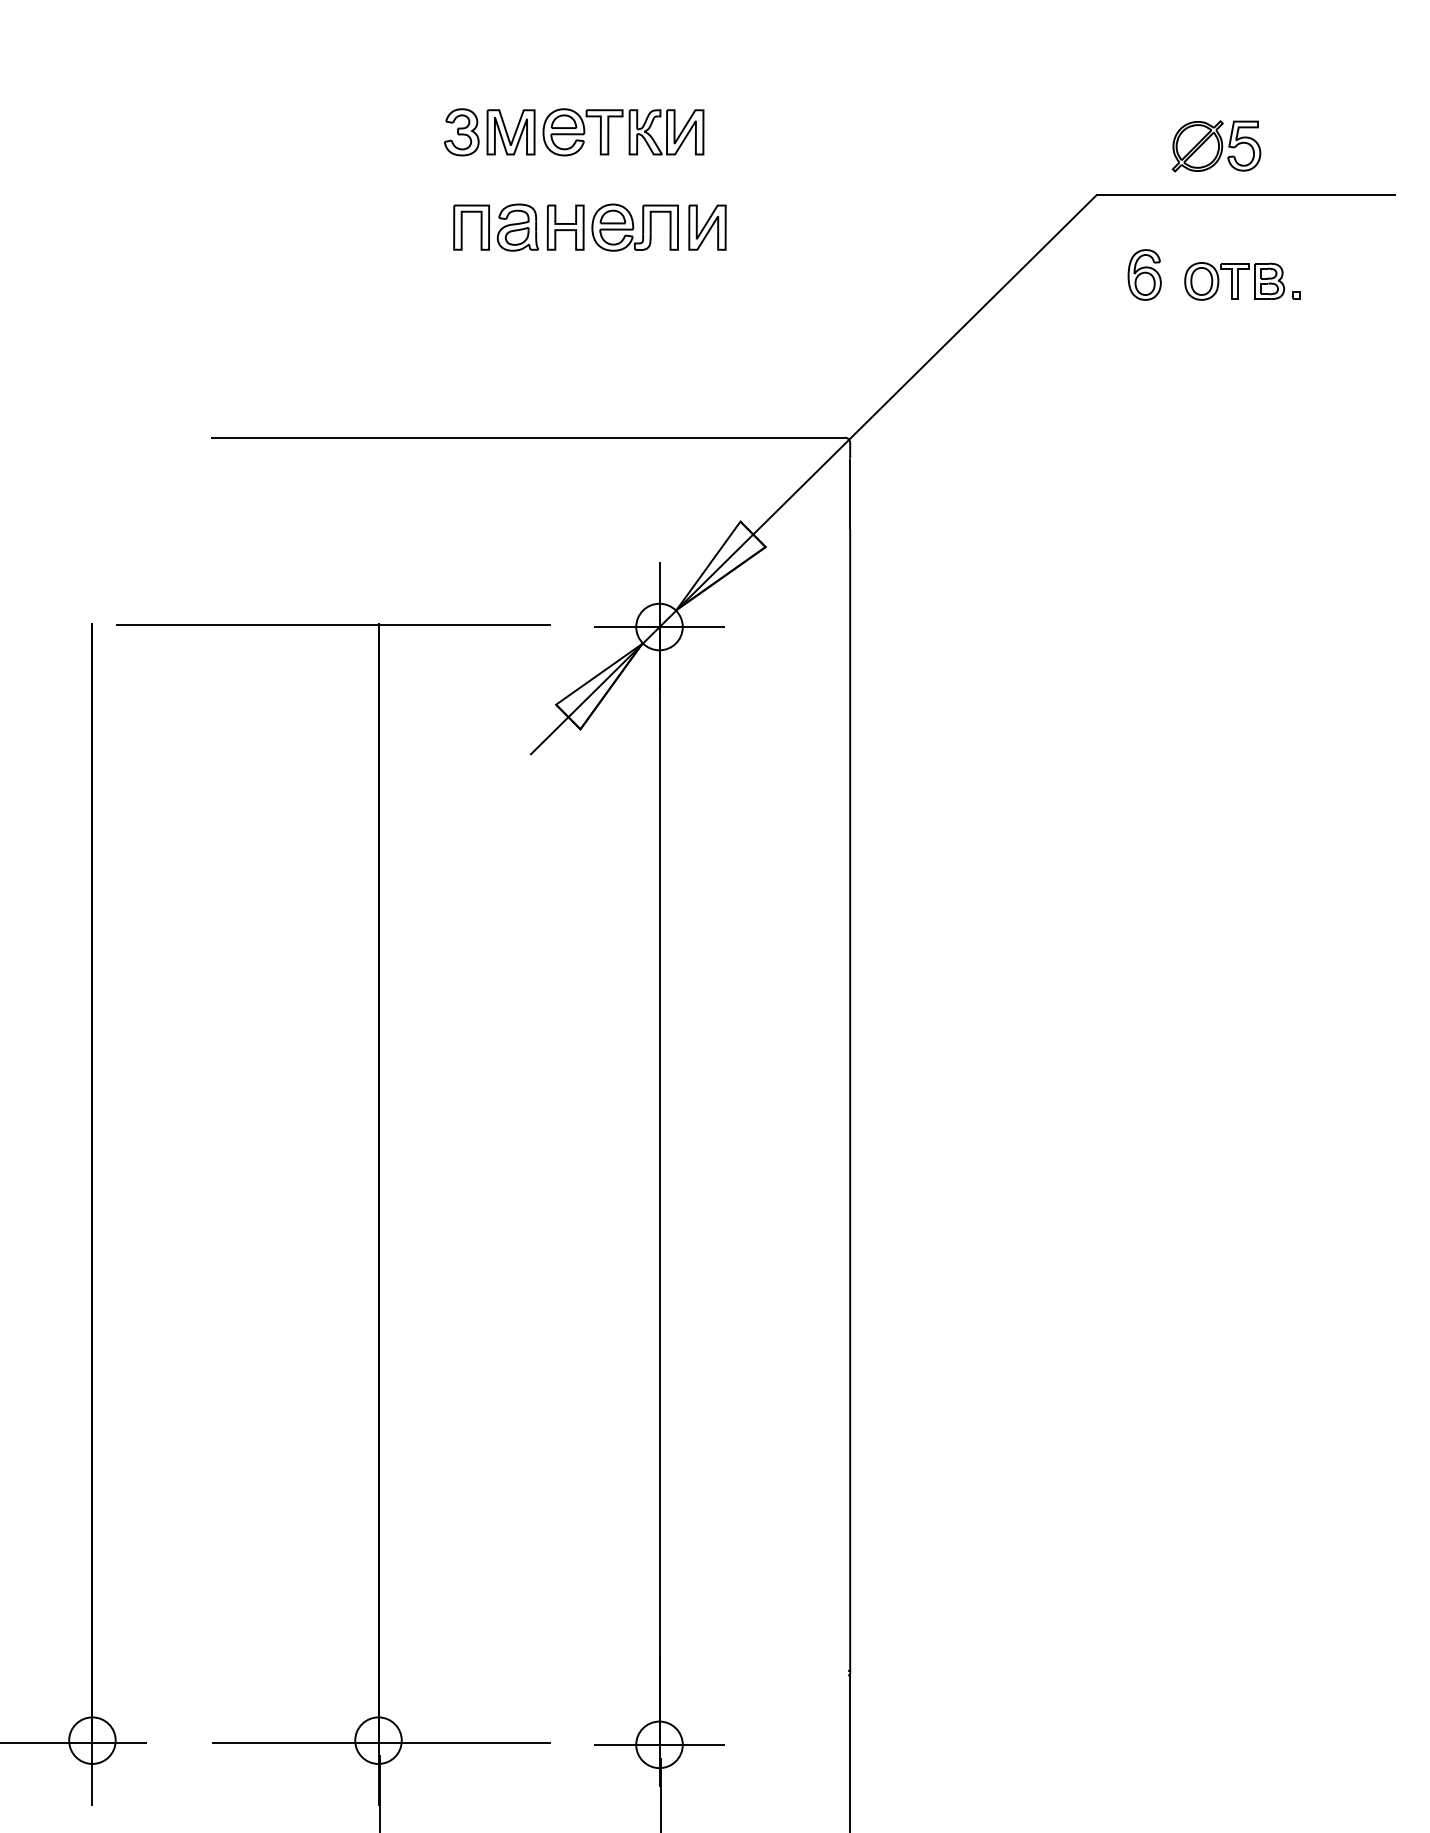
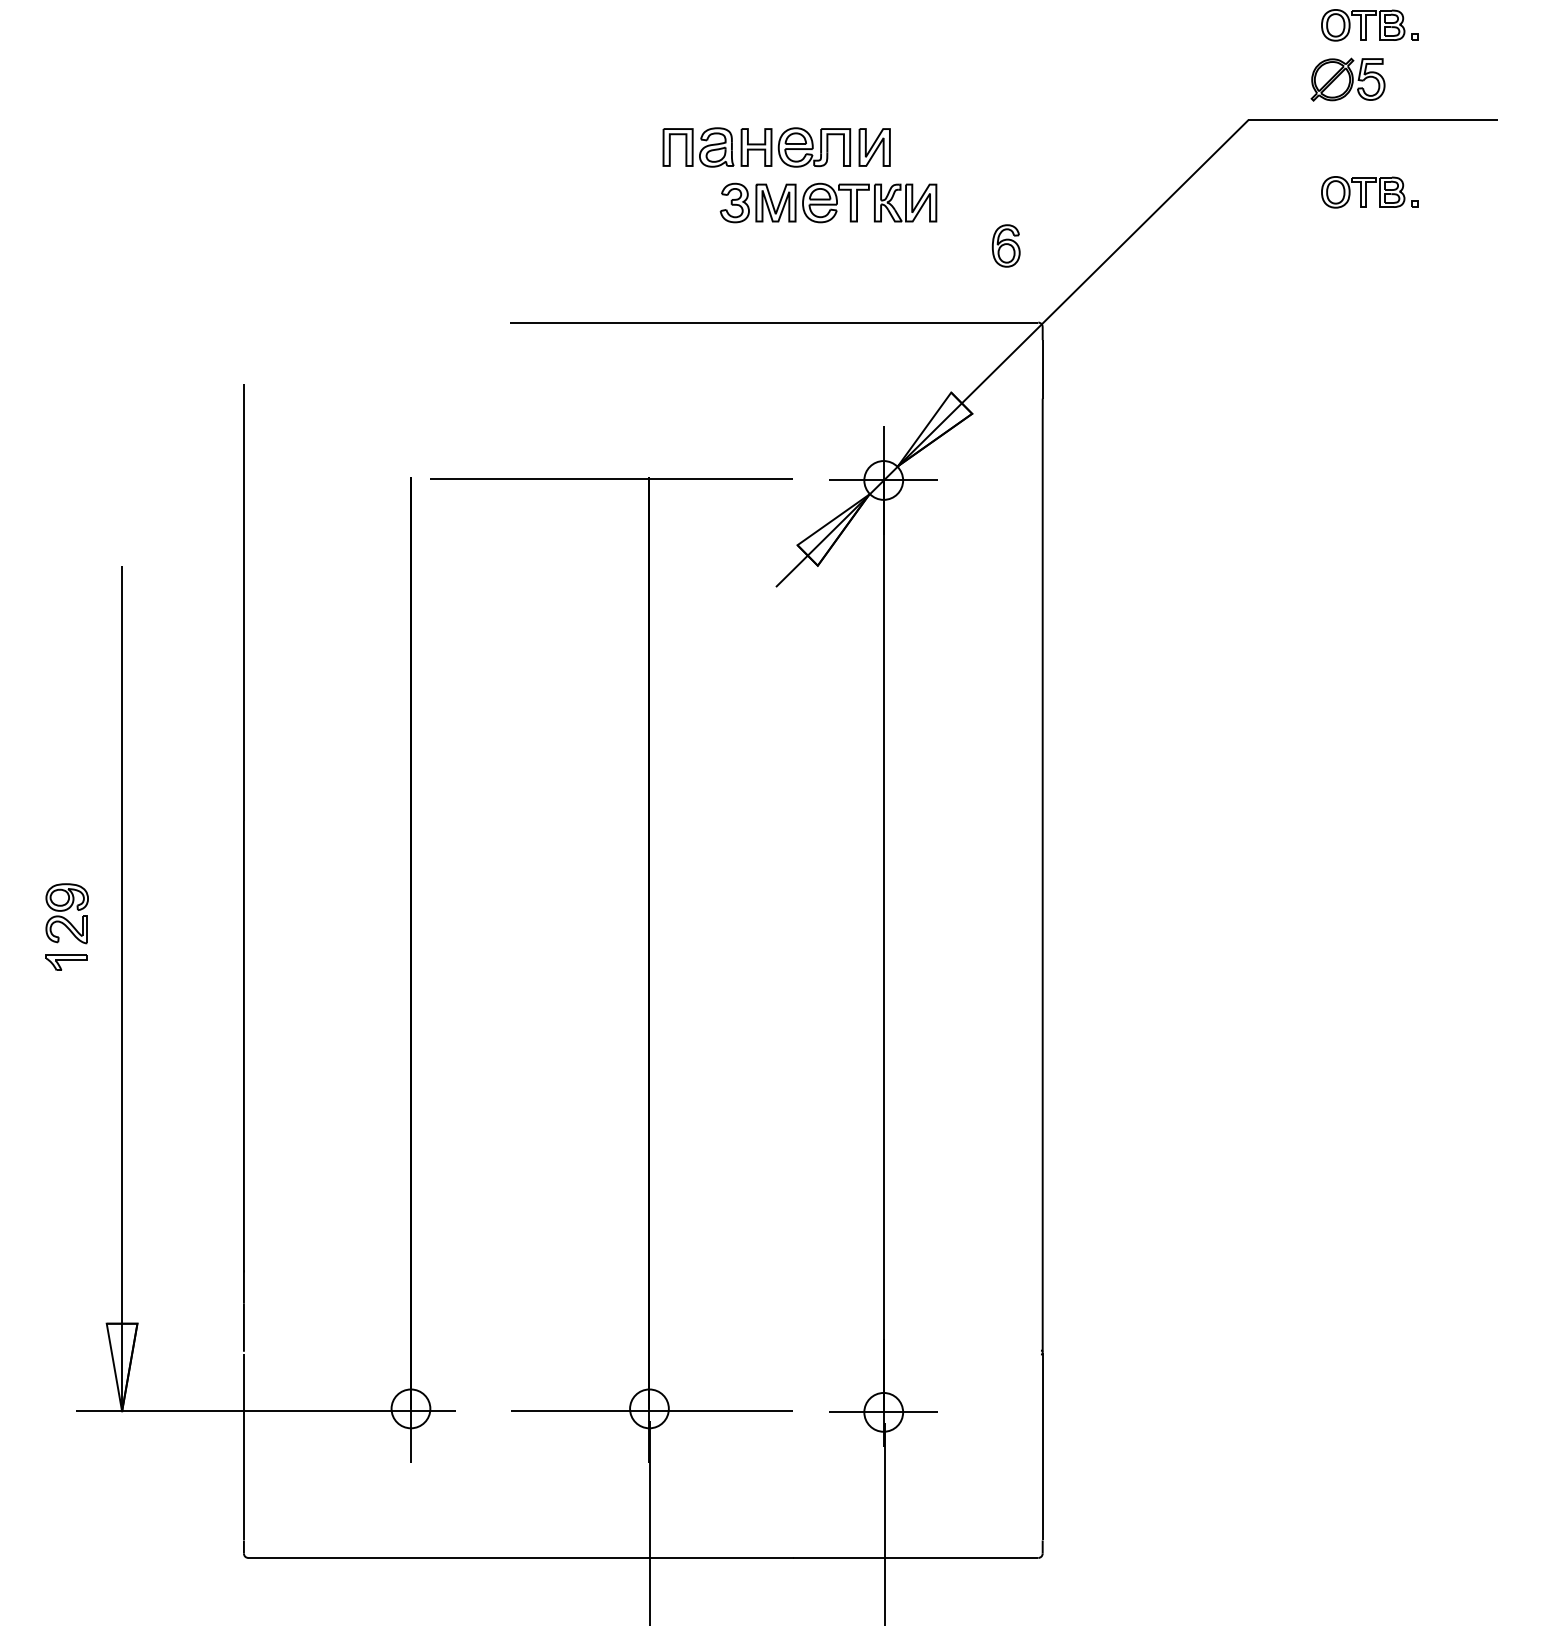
part: (1242, 81) -> (1369, 25), added
part: (574, 131) -> (828, 202), moved
part: (589, 227) -> (776, 147), moved
part: (1143, 274) -> (1005, 245), moved

